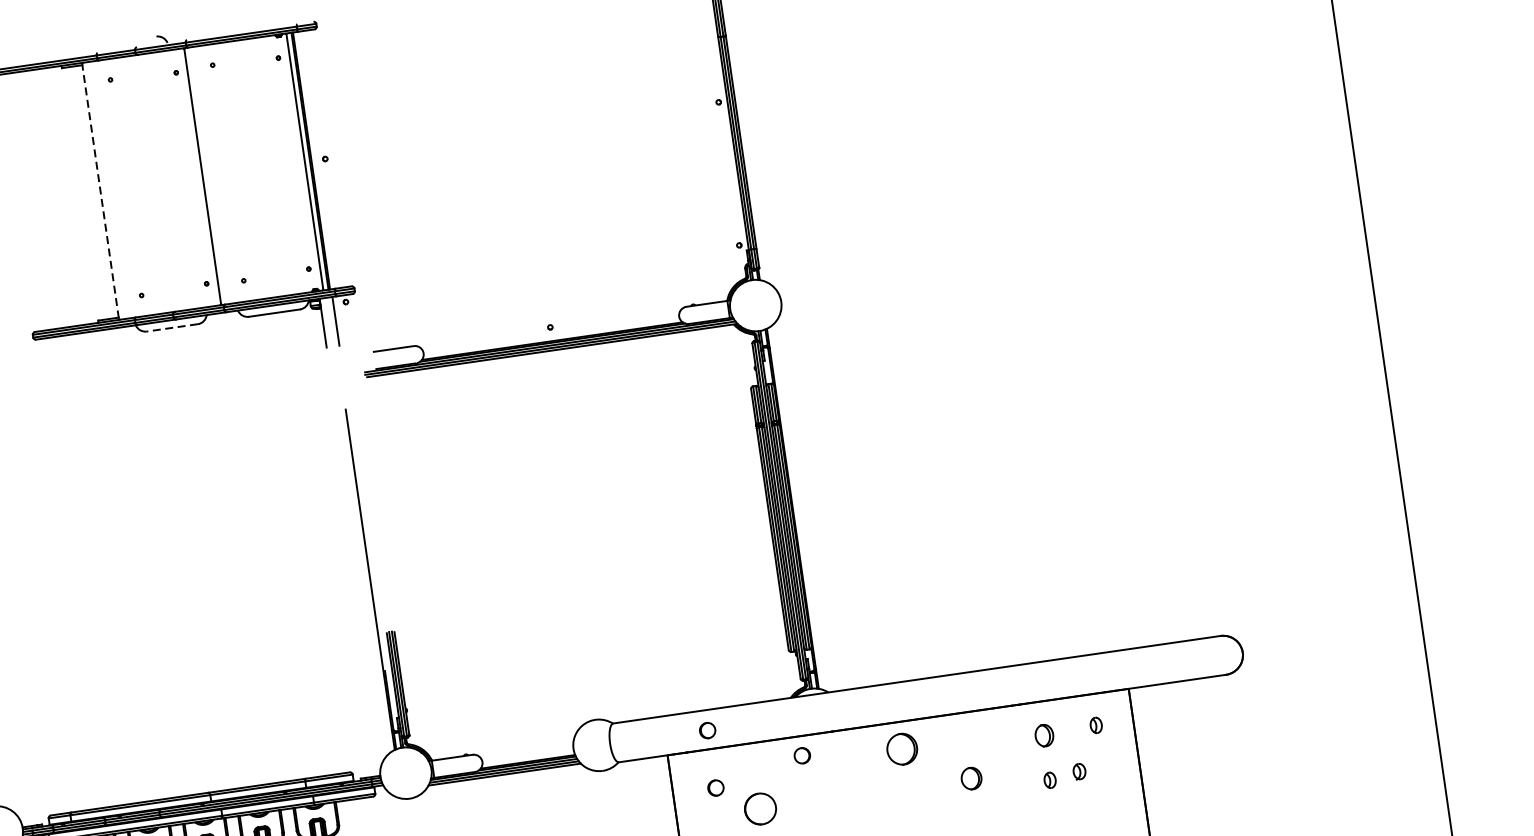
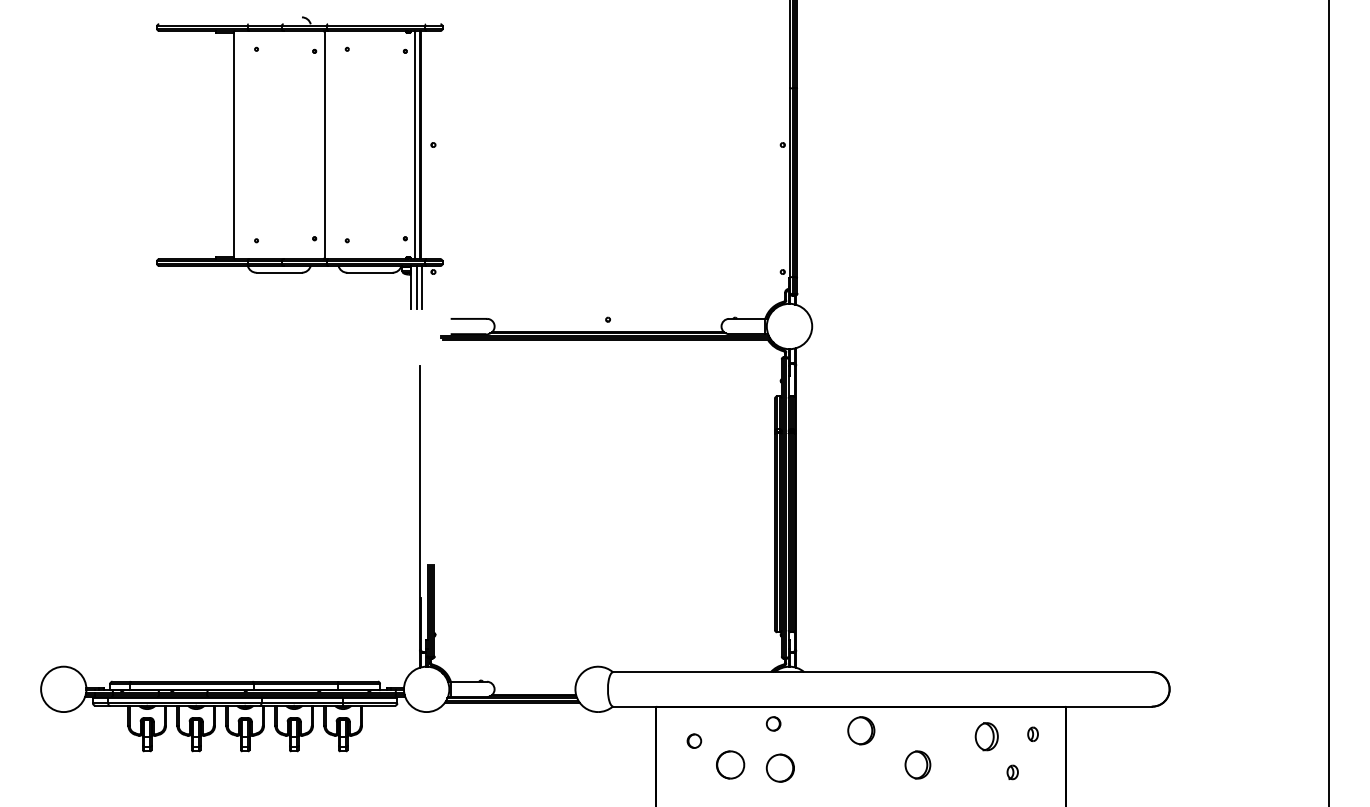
line: (100, 191) -> (233, 145), dashed -> solid
line: (329, 322) -> (416, 287), added
line: (172, 327) -> (279, 272), dashed -> solid
part: (707, 729) -> (694, 689), removed
part: (1044, 735) -> (986, 736), size x1.43
part: (970, 778) -> (917, 764), size x1.43
part: (1049, 779) -> (985, 775), removed
part: (816, 803) -> (779, 767), added

